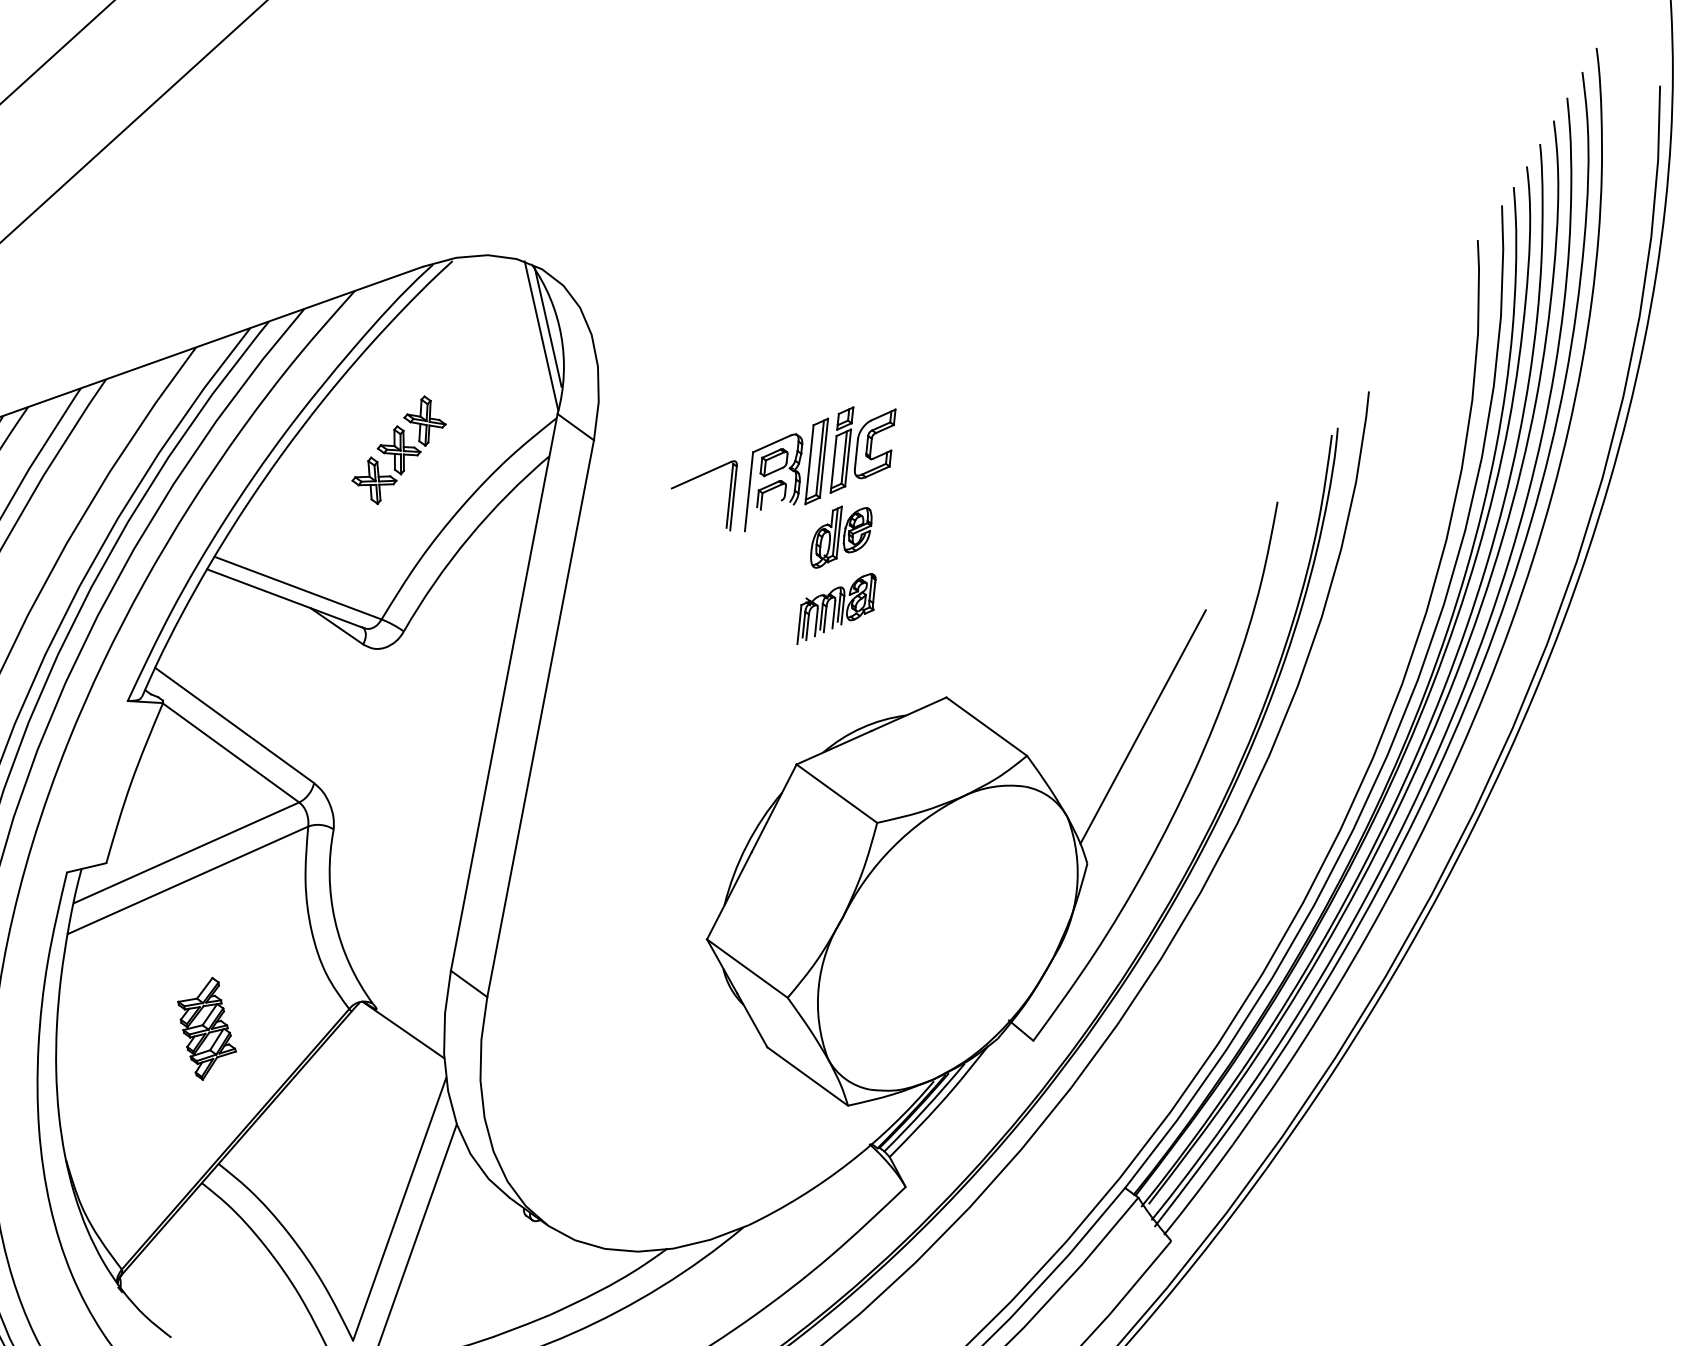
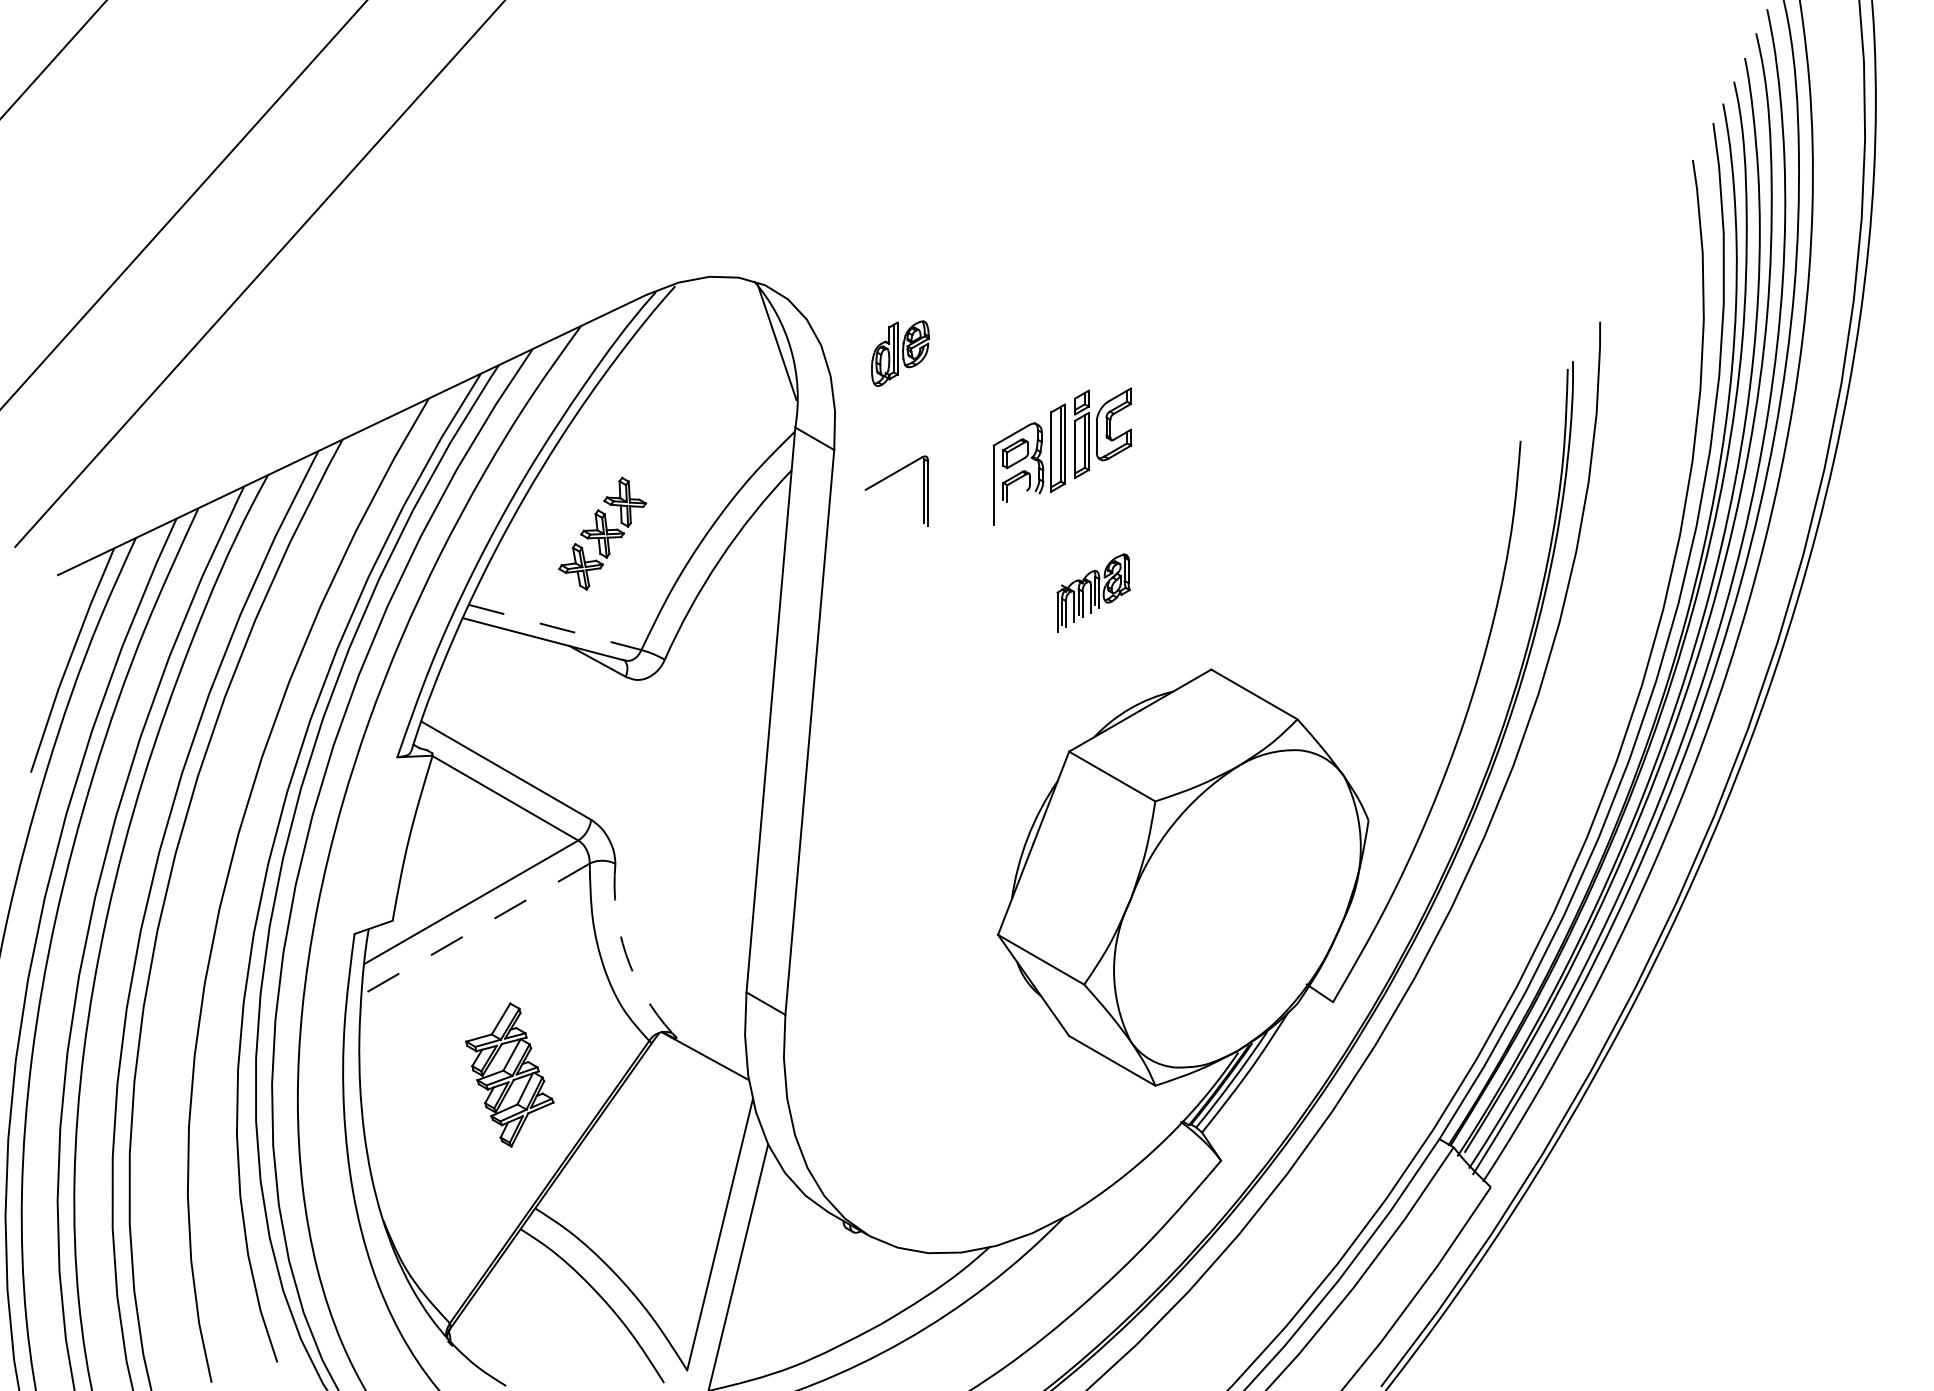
line: (541, 335) -> (771, 351), removed
part: (399, 449) -> (602, 533), moved
part: (696, 478) -> (889, 477), moved
part: (841, 537) -> (900, 353), moved
line: (298, 588) -> (555, 627), solid -> dashed
line: (1142, 726) -> (1409, 678), removed
line: (187, 880) -> (475, 929), solid -> dashed
arc: (335, 920) -> (626, 954), solid -> dashed
part: (206, 1029) -> (509, 1075), size x1.4

